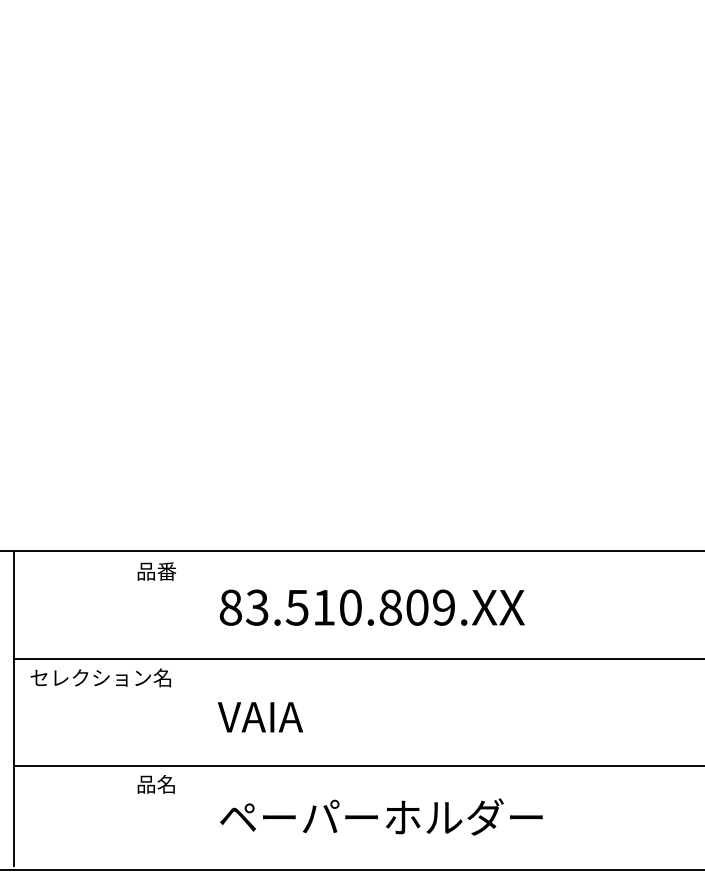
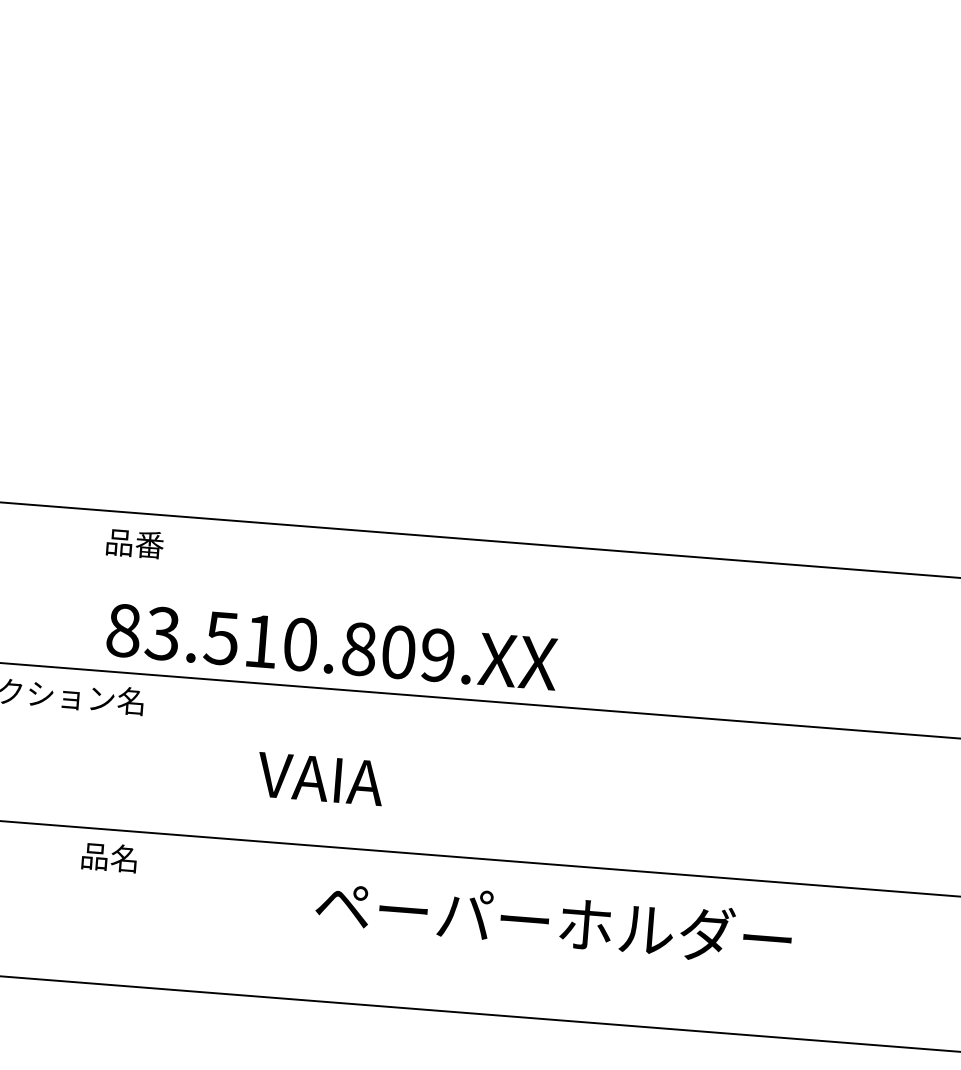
text: (372, 607) -> (332, 646), moved
text: (259, 717) -> (319, 779), moved
text: (381, 816) -> (554, 920), moved

